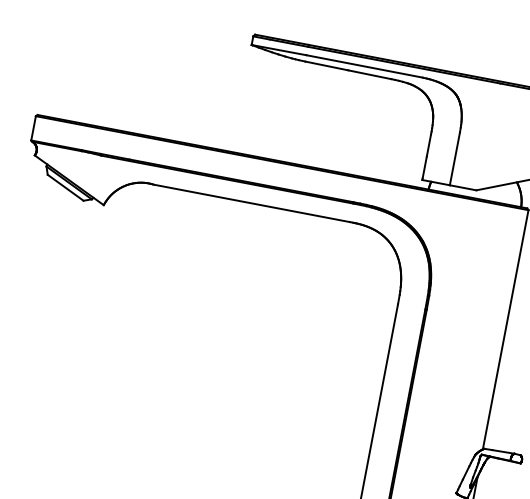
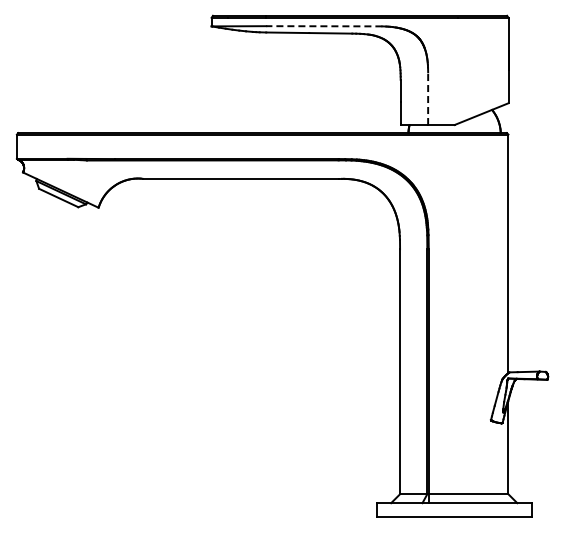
line: (363, 66) -> (323, 26), solid -> dashed
line: (455, 158) -> (428, 98), solid -> dashed

